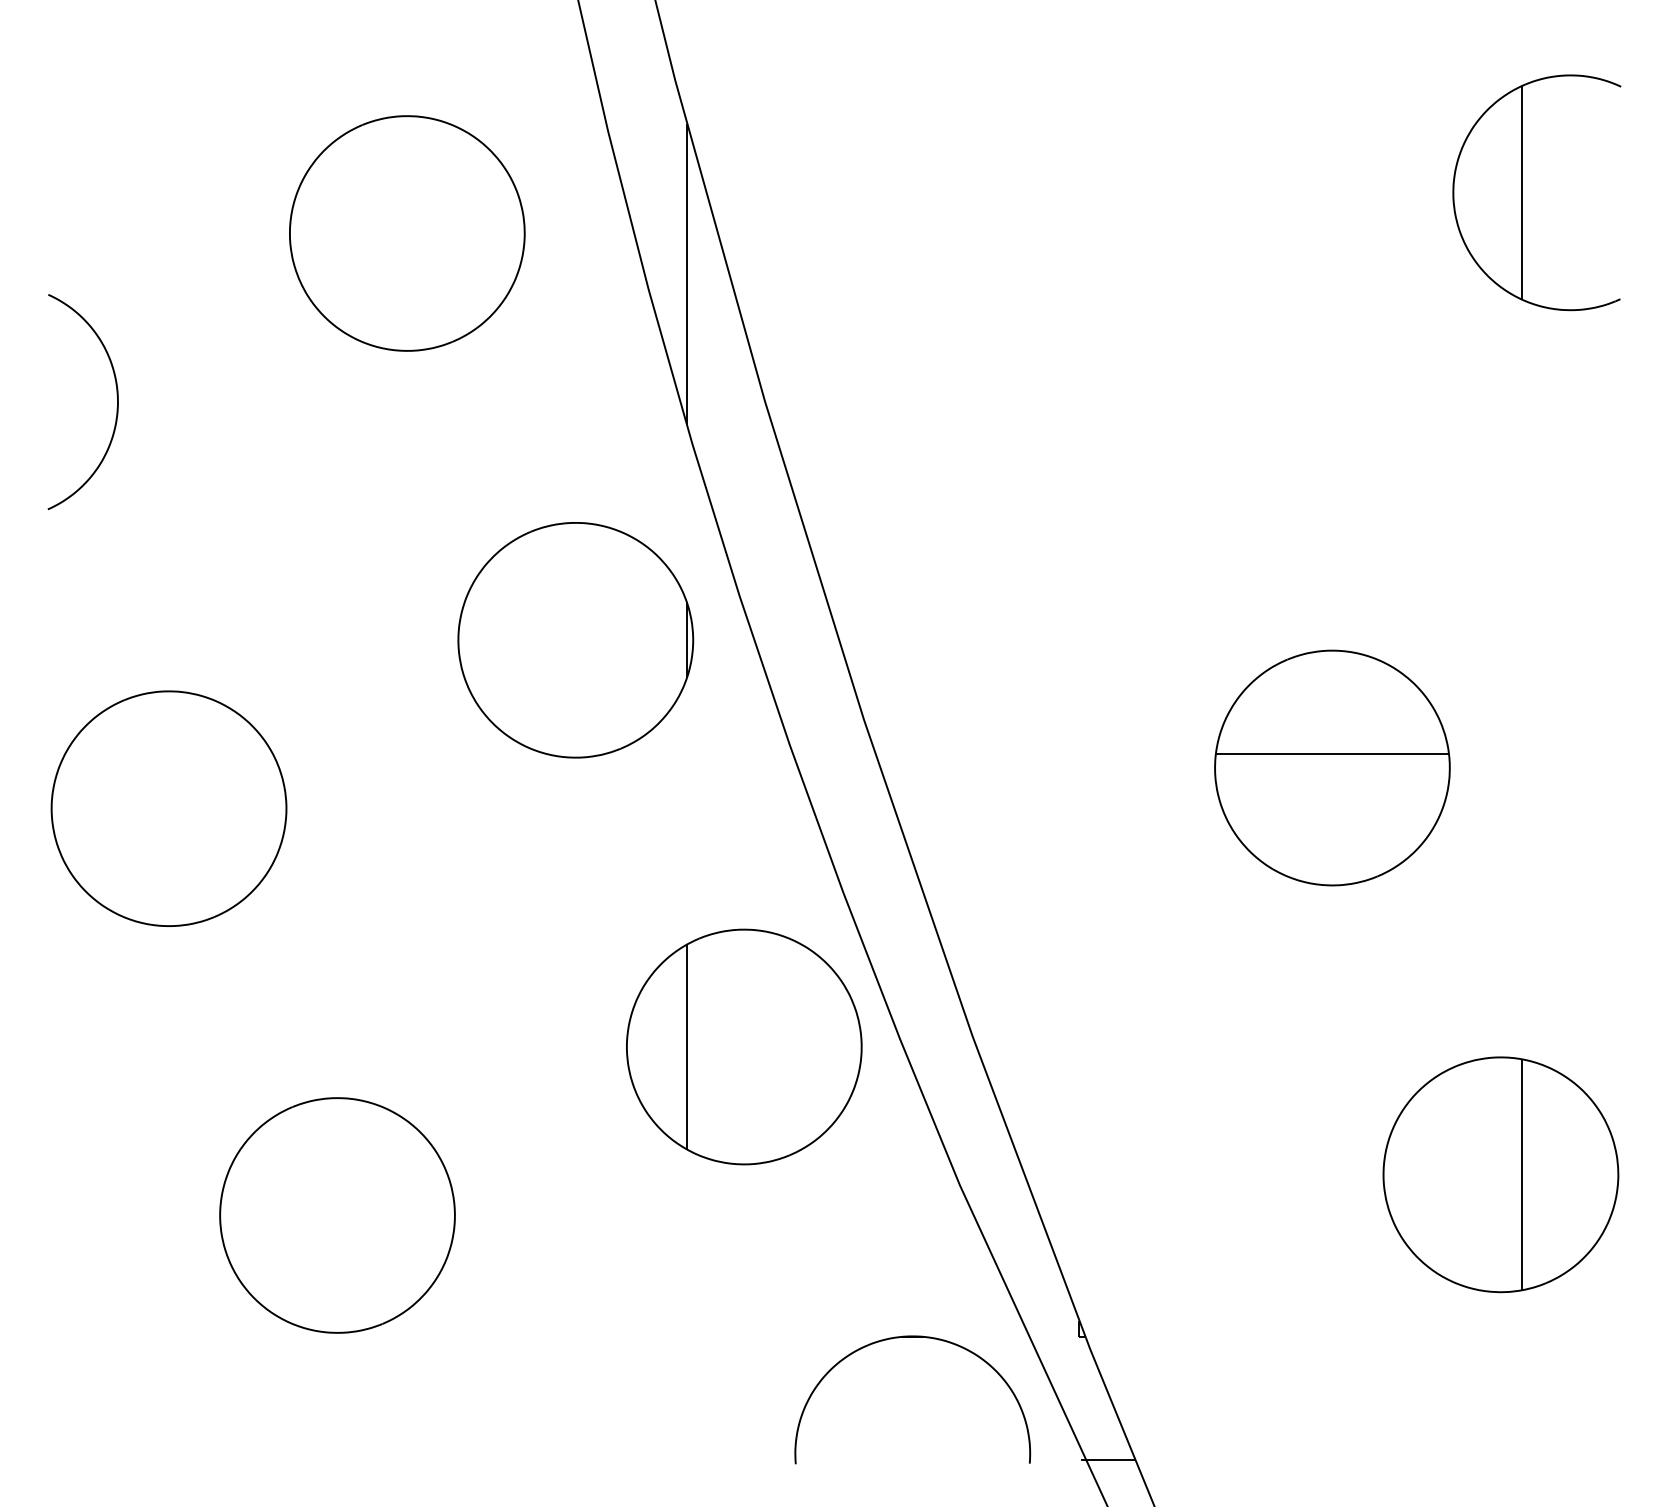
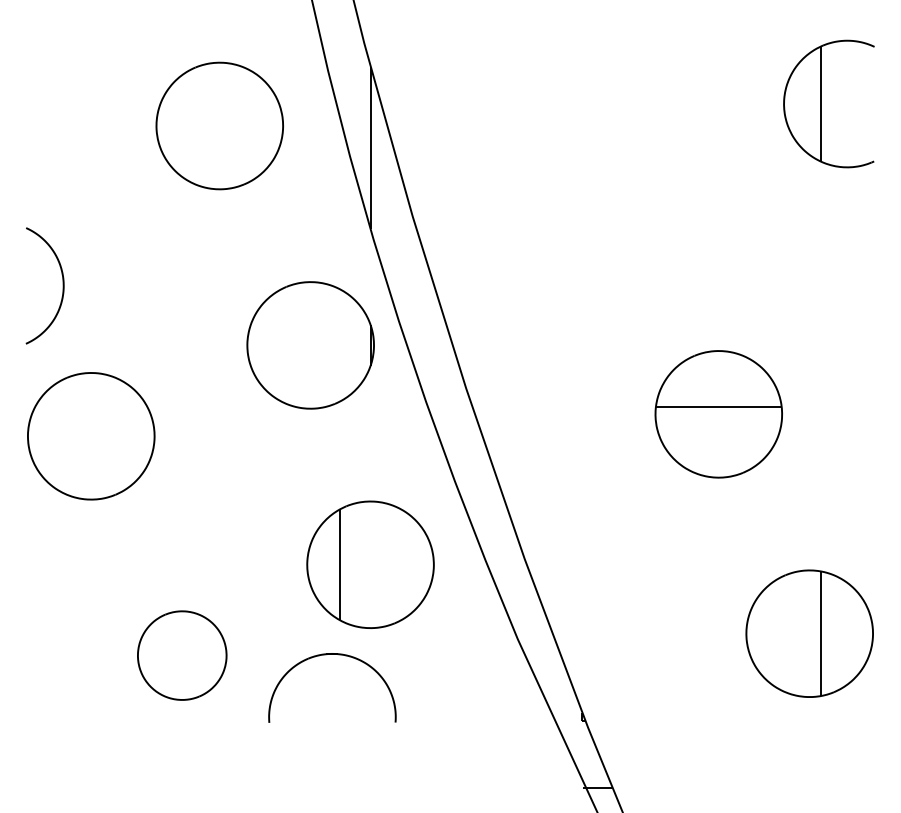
curve: (115, 401) -> (62, 285), moved
part: (744, 1046) -> (370, 564), moved
part: (338, 1215) -> (182, 655), size x0.7
part: (901, 1339) -> (326, 655), moved

